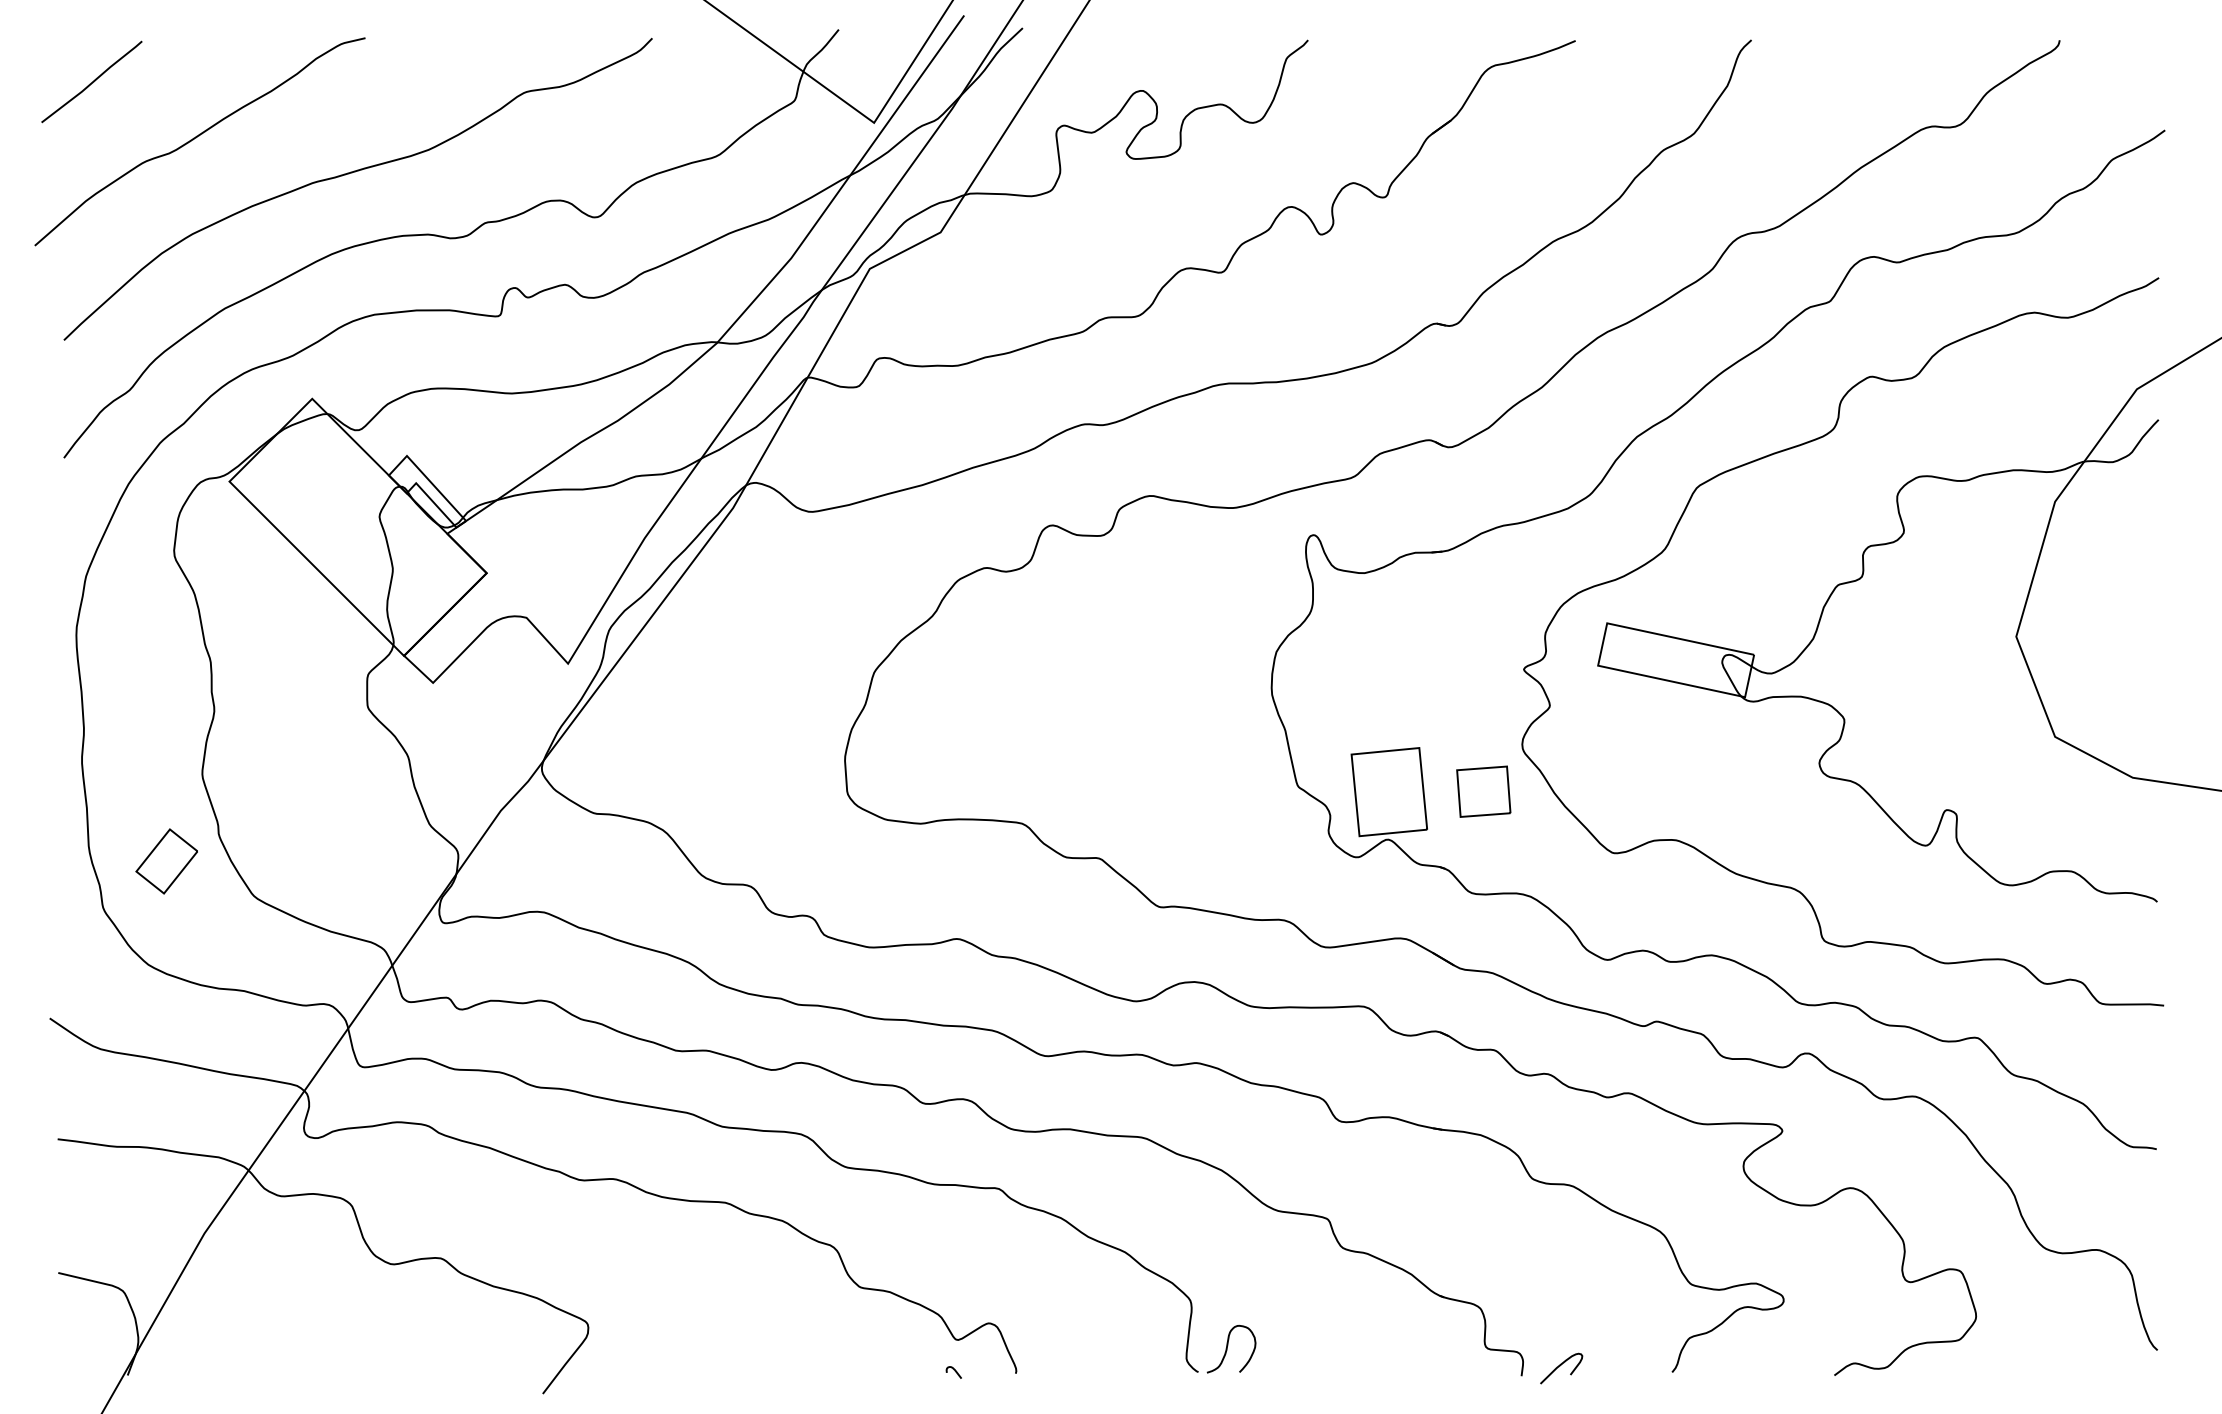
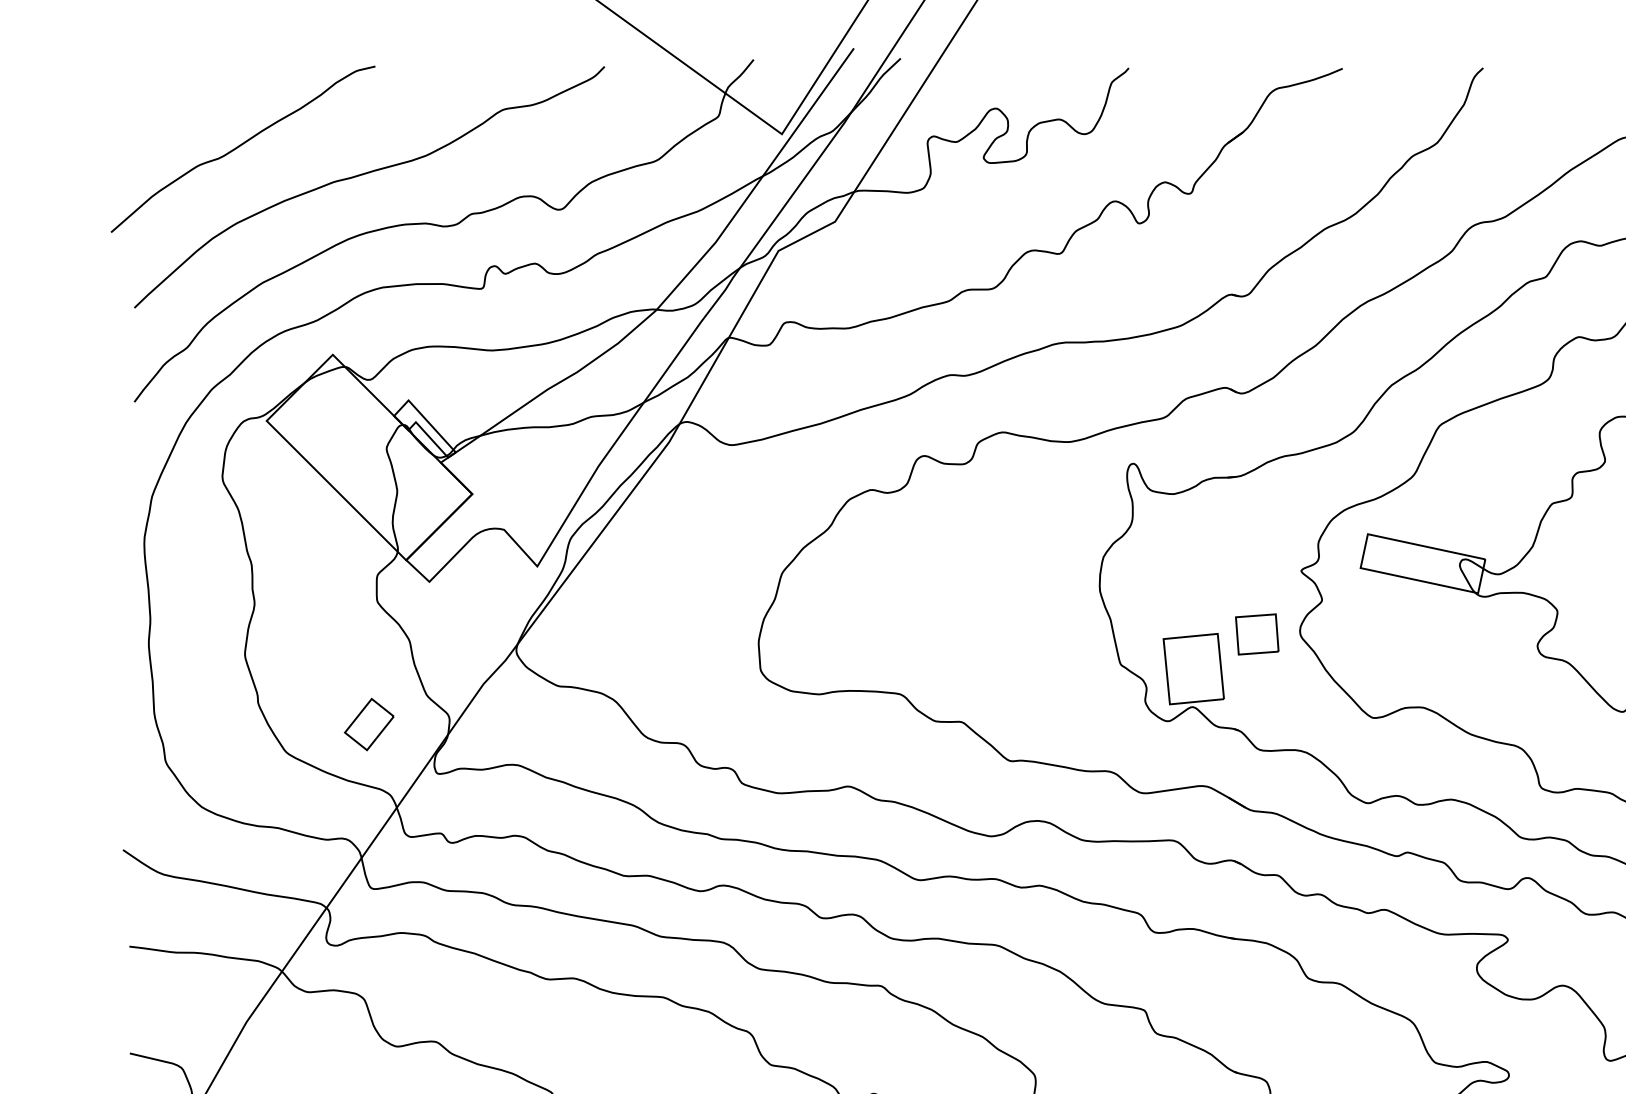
line: (92, 81) -> (157, 101), removed
part: (1483, 791) -> (1257, 634), moved
part: (166, 861) -> (369, 724), moved

